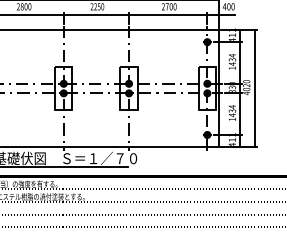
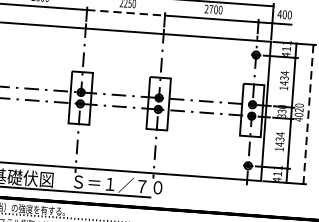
line: (96, 14) -> (126, 12), solid -> dashed
line: (254, 89) -> (308, 115), solid -> dashed

